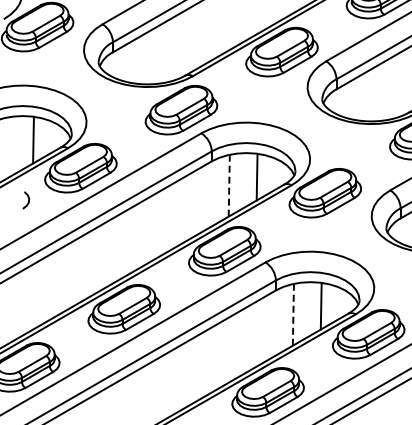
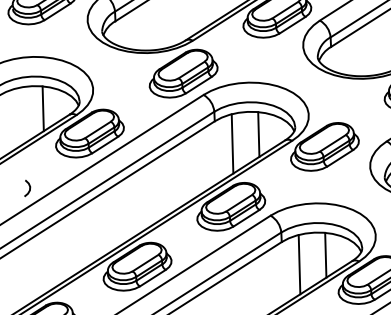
line: (229, 185) -> (232, 143), dashed -> solid
curve: (28, 200) -> (29, 188), moved
line: (293, 314) -> (299, 264), dashed -> solid

